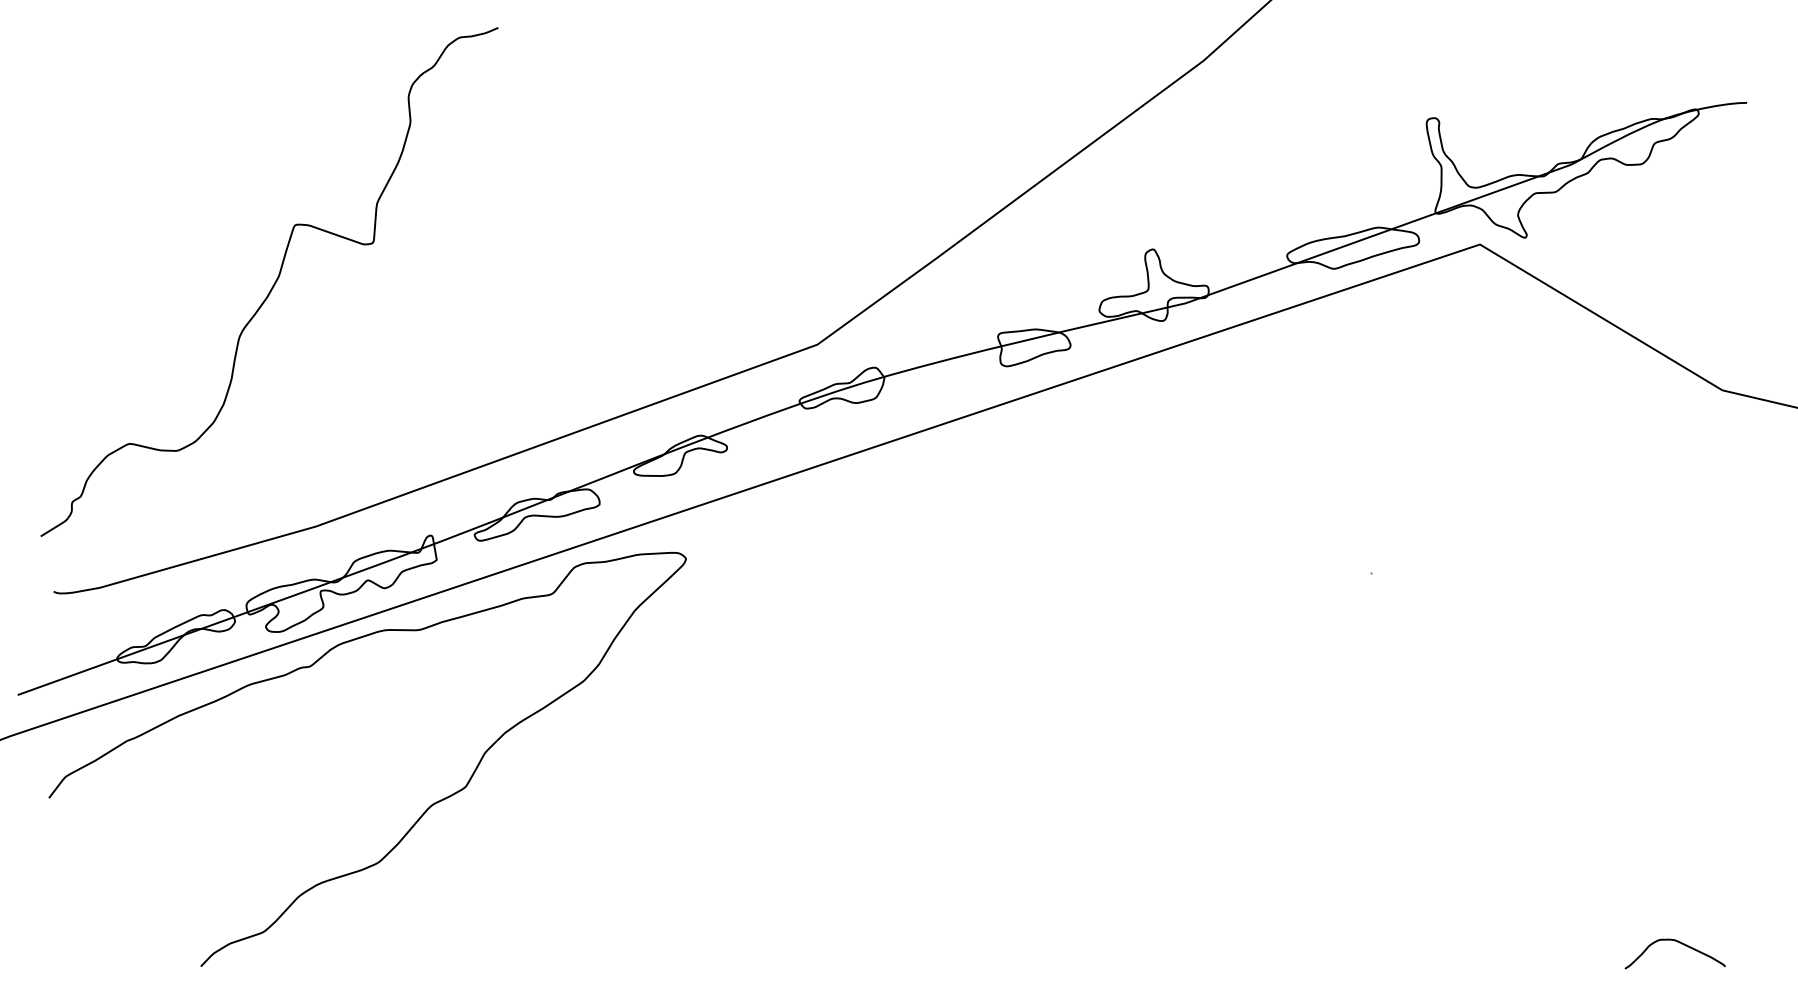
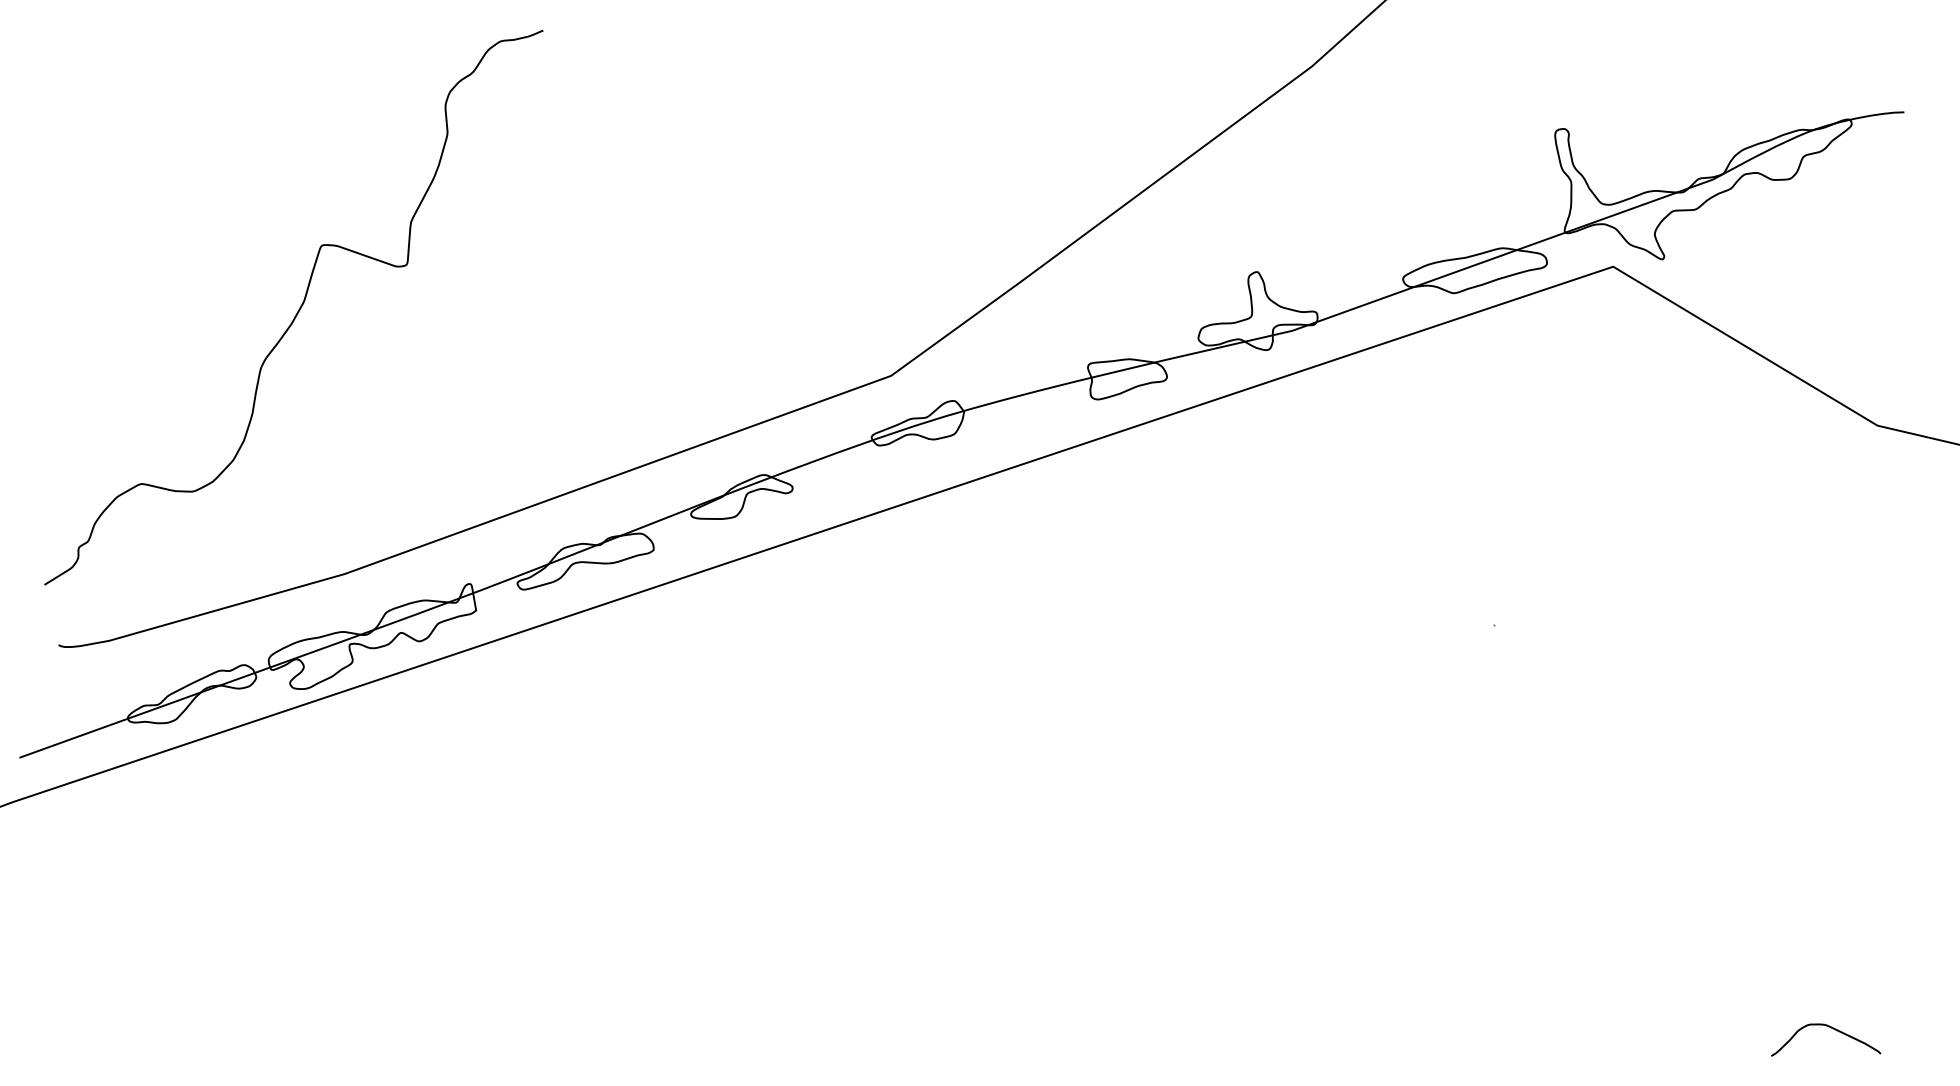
part: (422, 813) -> (460, 886), removed

